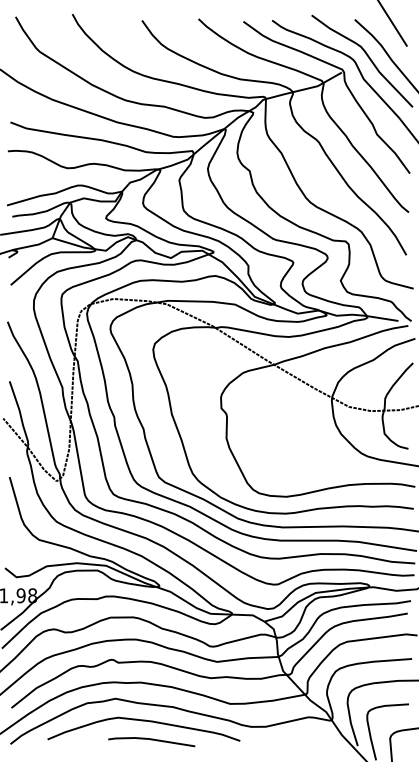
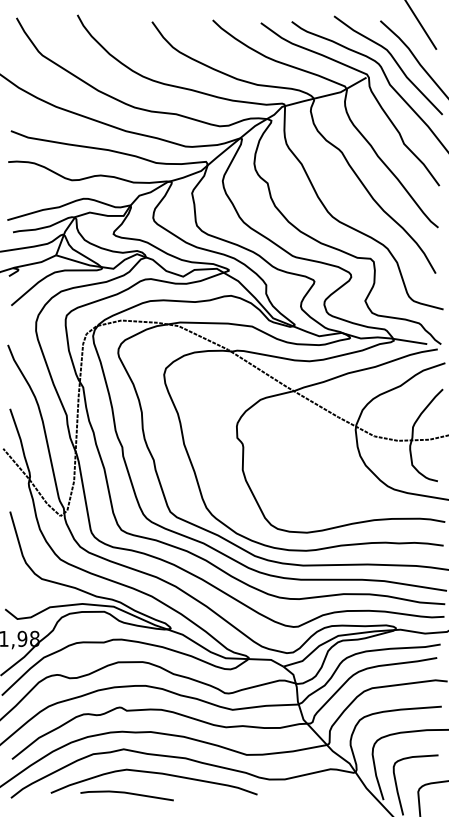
line: (151, 740) -> (126, 794), moved

